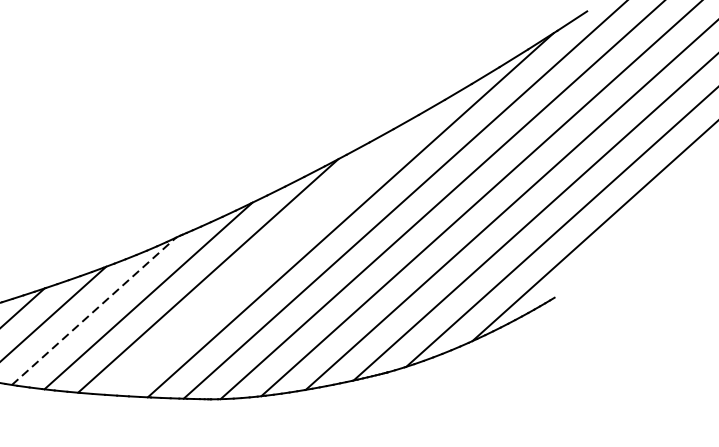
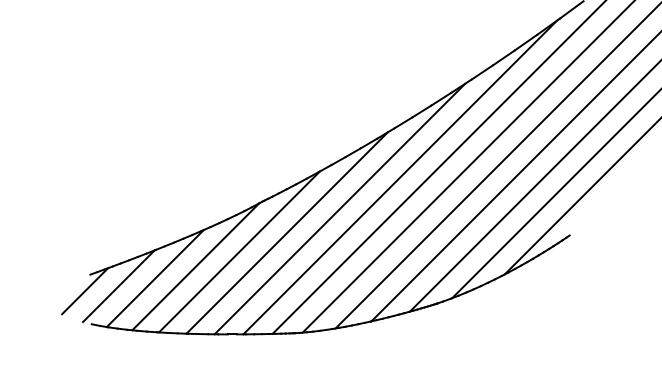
line: (274, 249) -> (339, 208), added
line: (93, 310) -> (195, 266), dashed -> solid

